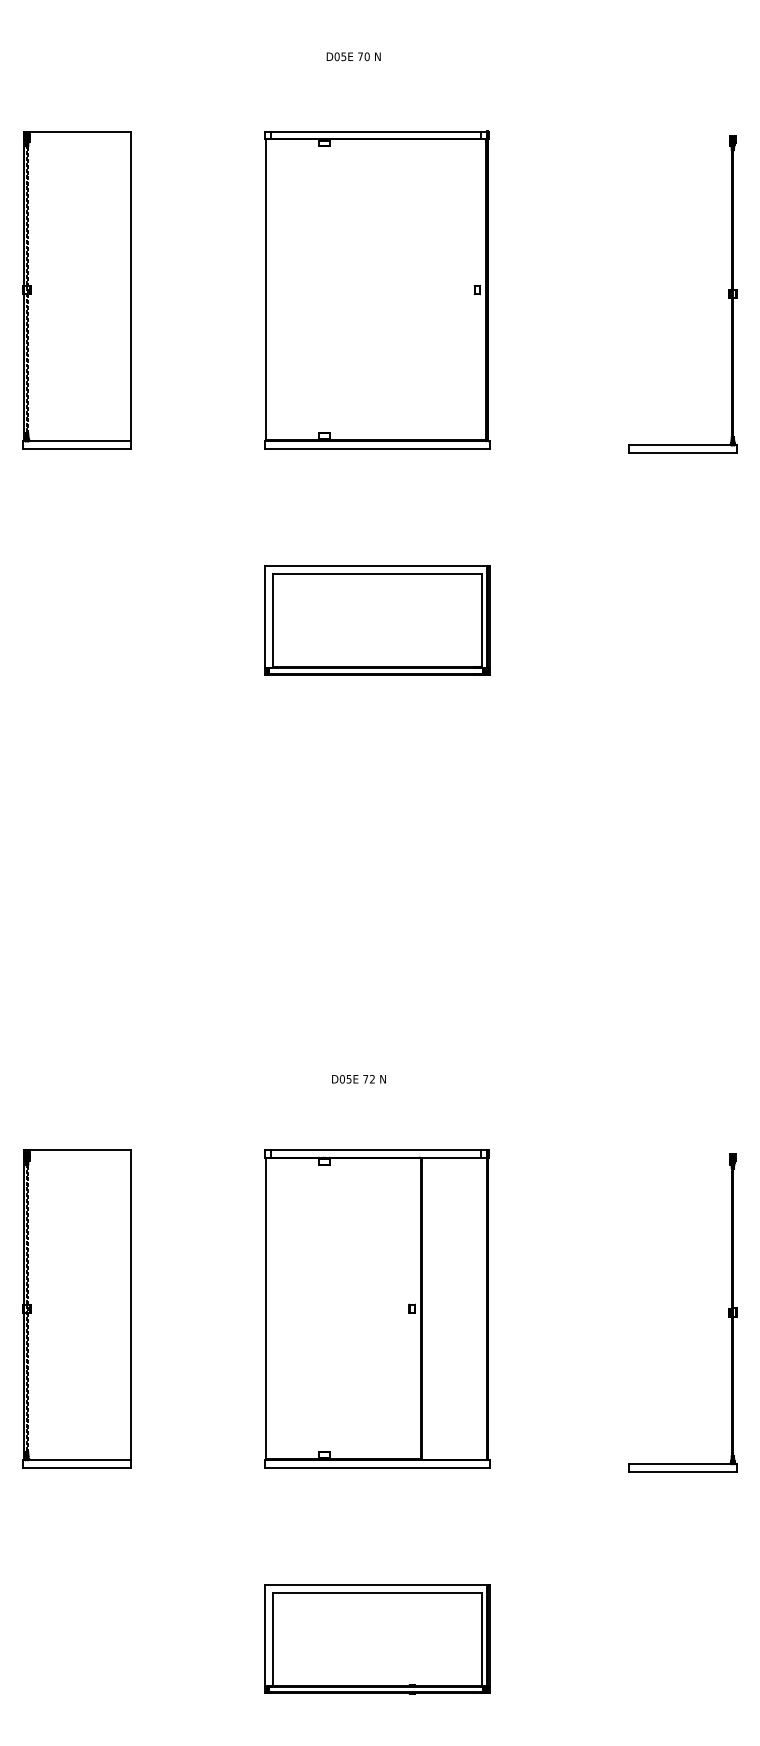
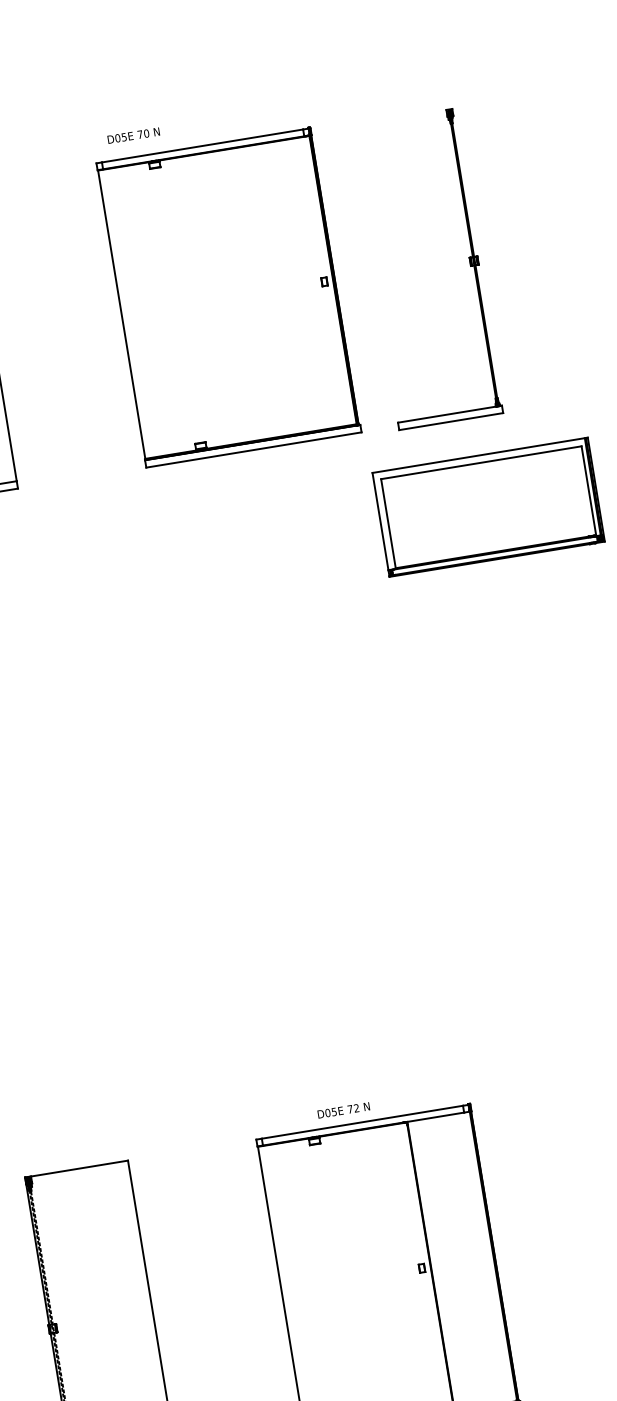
text: (353, 56) -> (133, 135), moved
part: (728, 294) -> (470, 262), moved
part: (377, 620) -> (488, 507), moved
text: (358, 1079) -> (343, 1110), moved

